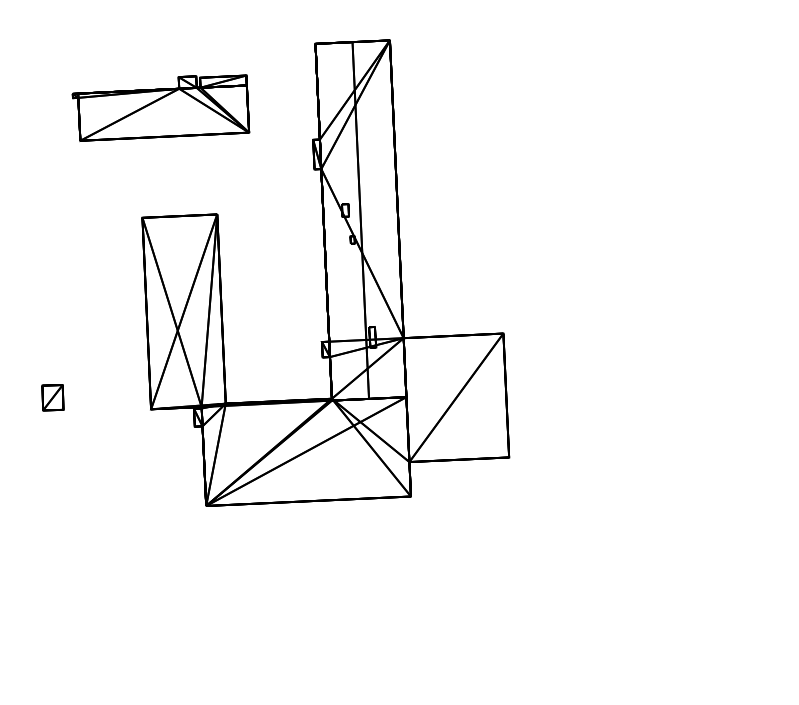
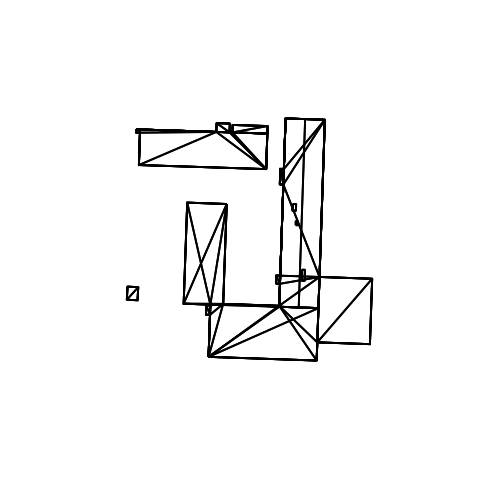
part: (160, 109) -> (201, 146), size x1.43

